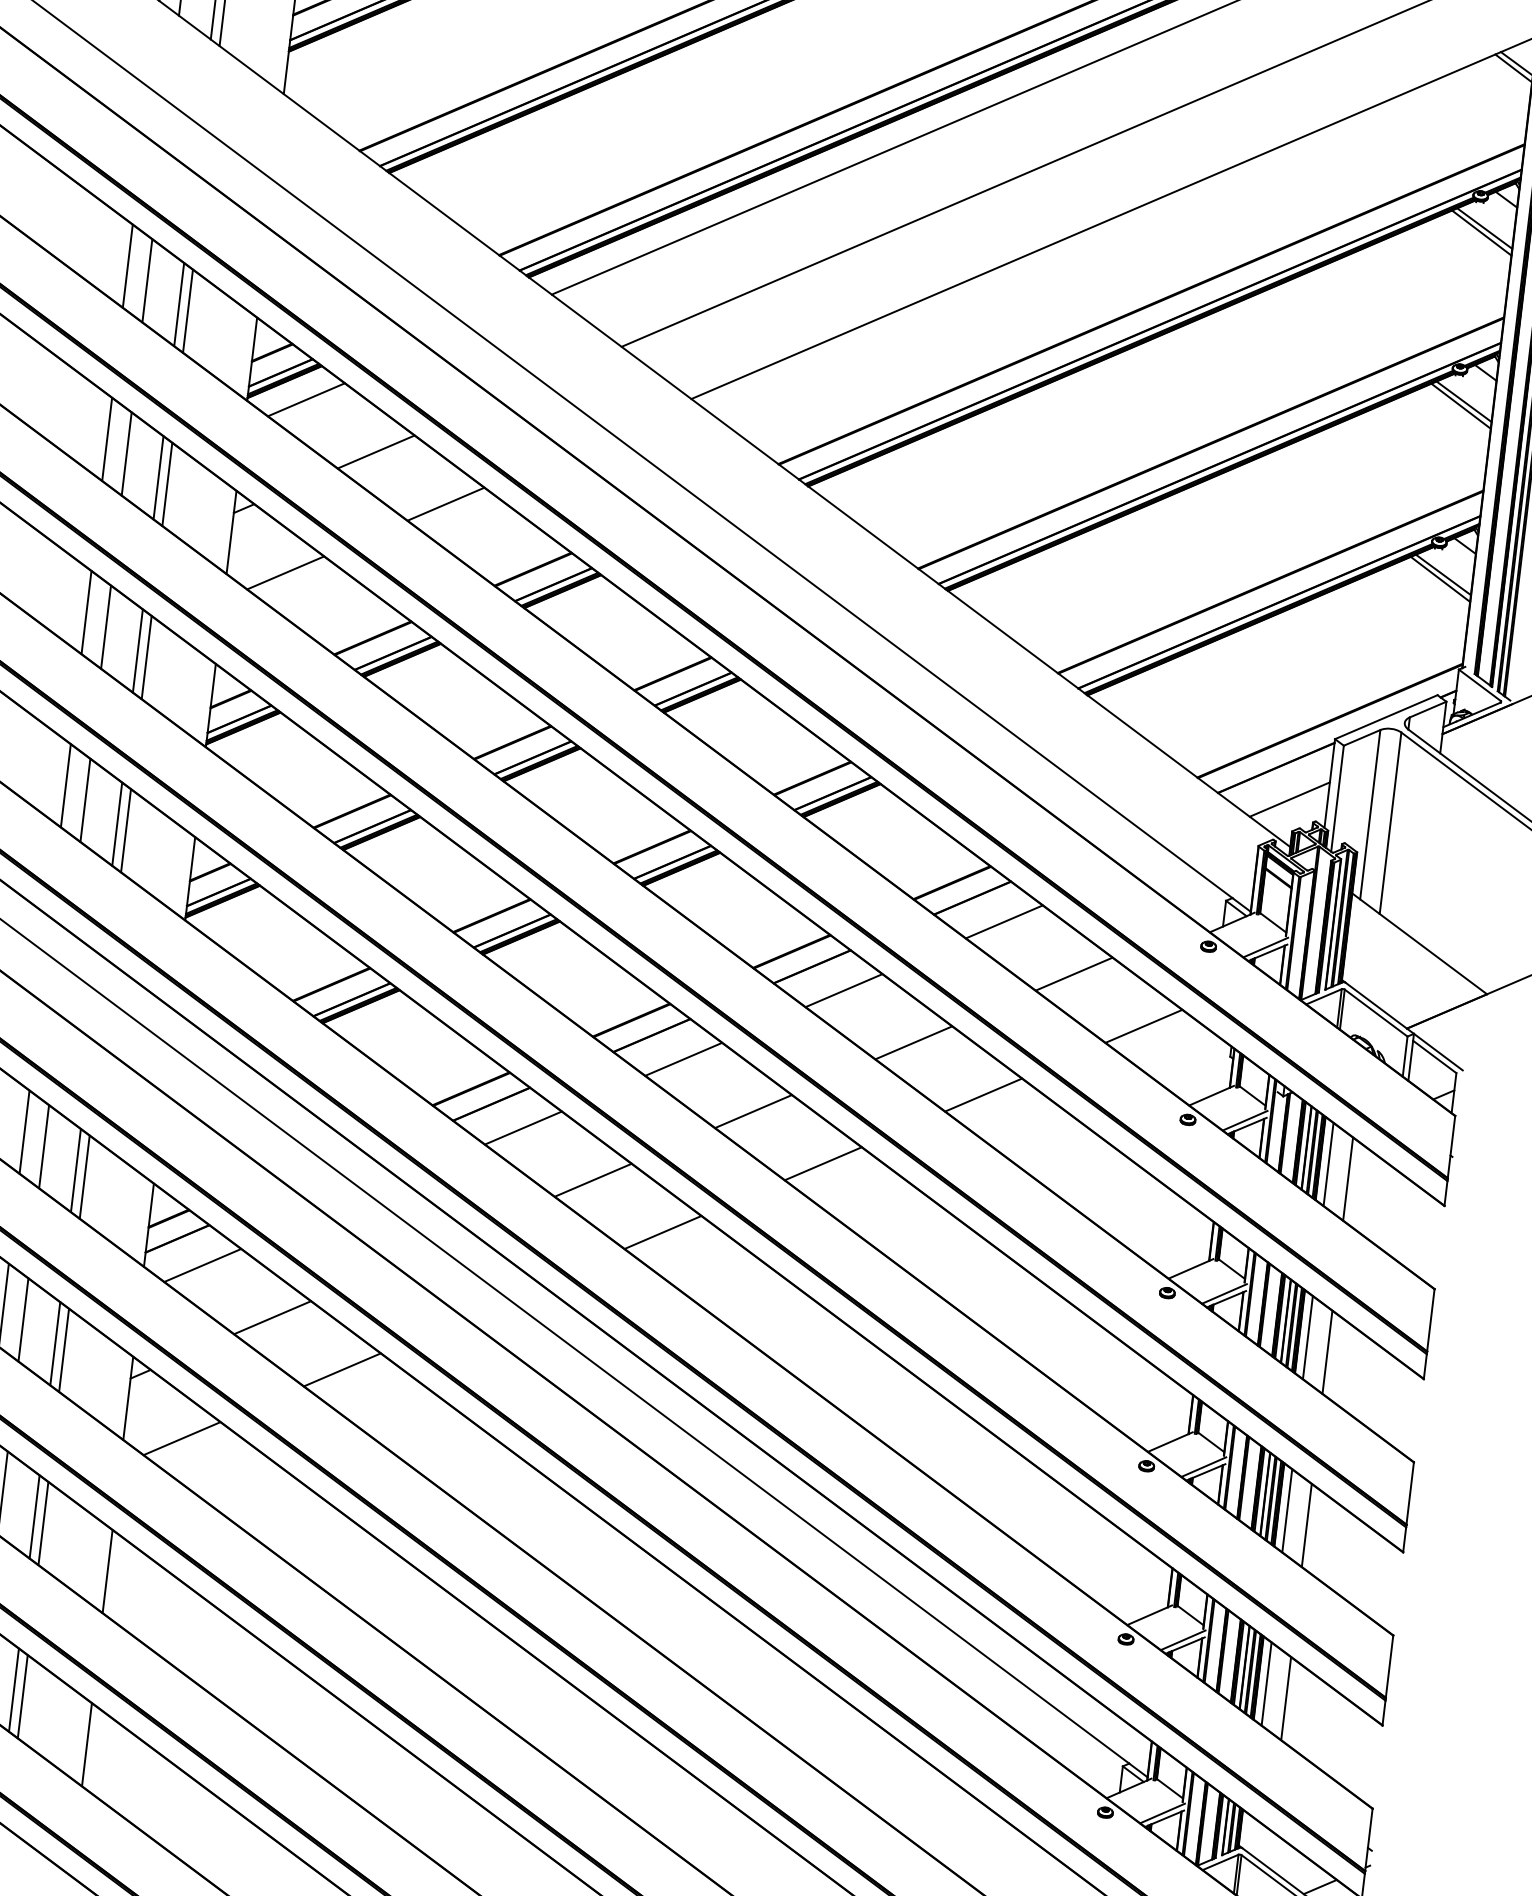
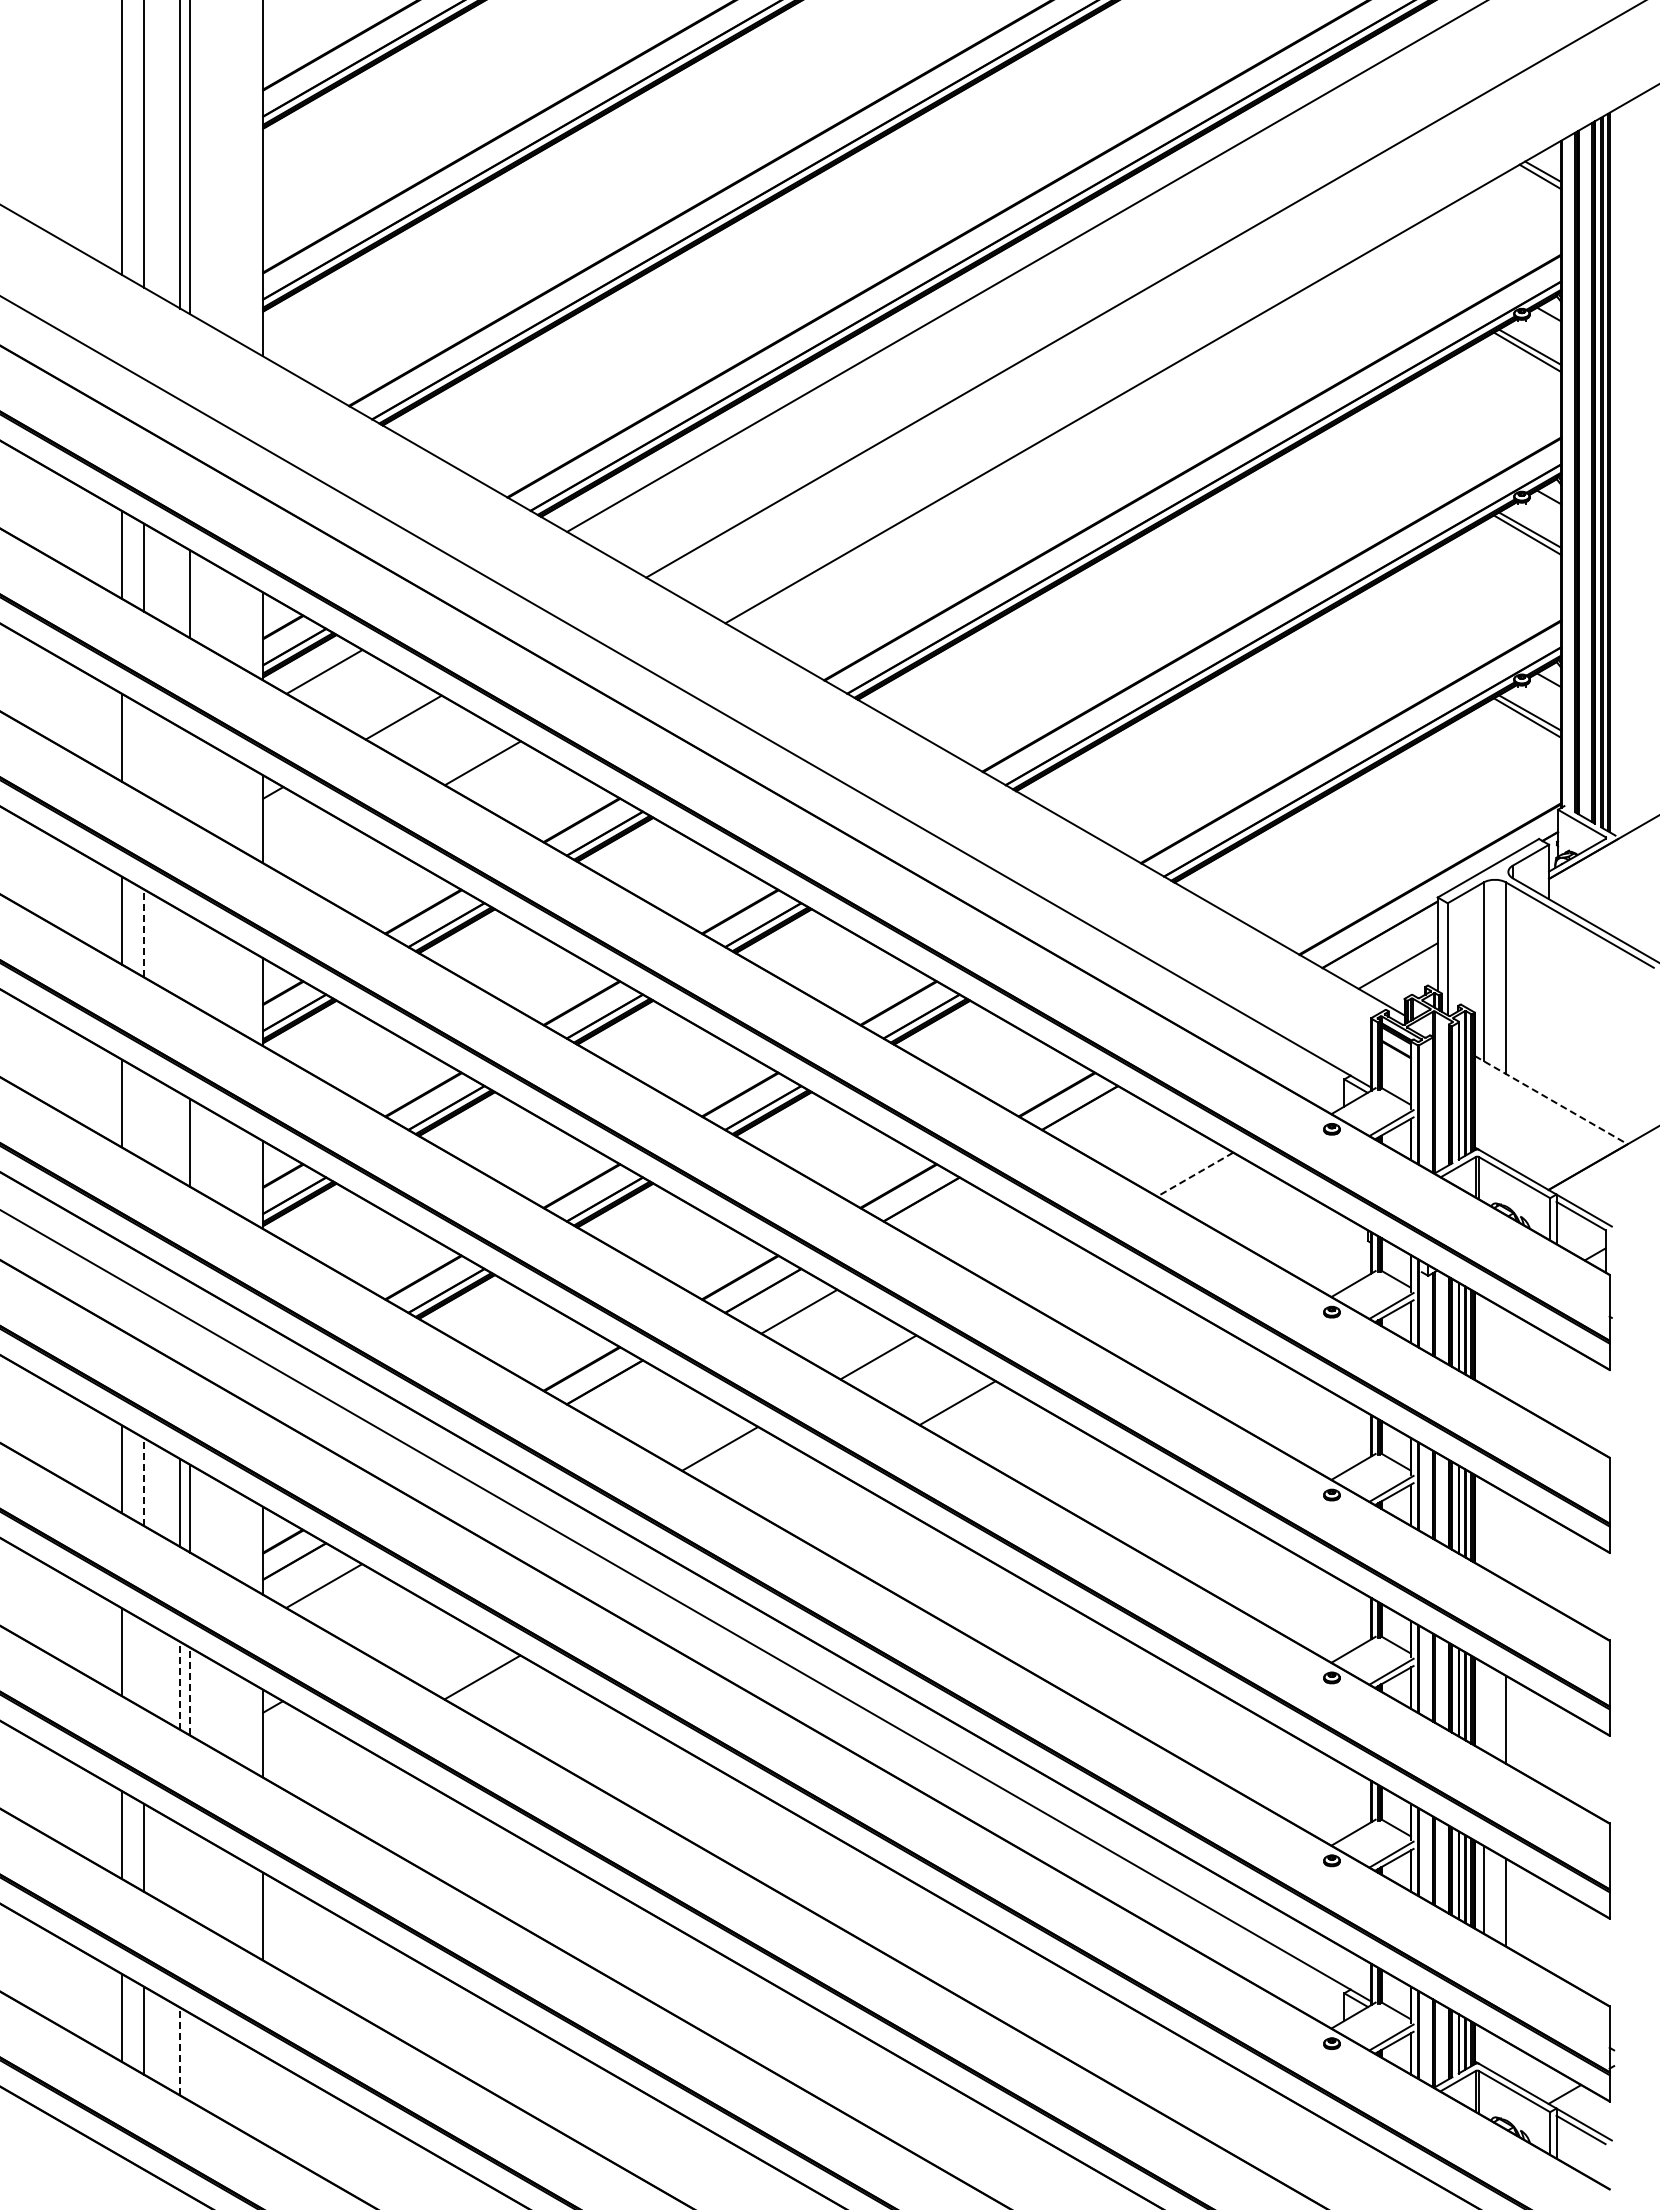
line: (179, 304) -> (180, 588), removed
line: (126, 453) -> (144, 750), removed
line: (158, 477) -> (180, 771), removed
line: (167, 484) -> (190, 777), removed
line: (285, 572) -> (324, 854), removed
line: (106, 627) -> (144, 933), solid -> dashed
line: (138, 651) -> (180, 954), removed
line: (146, 657) -> (190, 959), removed
line: (85, 800) -> (144, 1116), removed
line: (117, 824) -> (180, 1137), removed
line: (1004, 921) -> (1116, 1128), removed
line: (1419, 944) -> (1551, 1100), solid -> dashed
line: (1074, 974) -> (1195, 1174), solid -> dashed
line: (843, 990) -> (957, 1220), removed
line: (1143, 1026) -> (1274, 1220), removed
line: (913, 1042) -> (1036, 1265), removed
line: (983, 1094) -> (1115, 1311), removed
line: (522, 1128) -> (640, 1403), removed
line: (44, 1147) -> (144, 1482), solid -> dashed
line: (1328, 1163) -> (1483, 1340), removed
line: (1347, 1178) -> (1505, 1353), removed
line: (663, 1232) -> (799, 1494), removed
line: (272, 1317) -> (403, 1631), removed
line: (23, 1319) -> (144, 1664), removed
line: (1307, 1337) -> (1483, 1523), removed
line: (55, 1343) -> (180, 1685), solid -> dashed
line: (64, 1350) -> (190, 1691), solid -> dashed
line: (1327, 1351) -> (1505, 1536), removed
line: (182, 1438) -> (324, 1768), removed
line: (1287, 1510) -> (1483, 1706), removed
line: (34, 1516) -> (180, 1868), removed
line: (43, 1523) -> (190, 1874), removed
line: (14, 1689) -> (180, 2051), solid -> dashed
line: (22, 1696) -> (190, 2057), removed
line: (87, 1744) -> (263, 2099), removed

